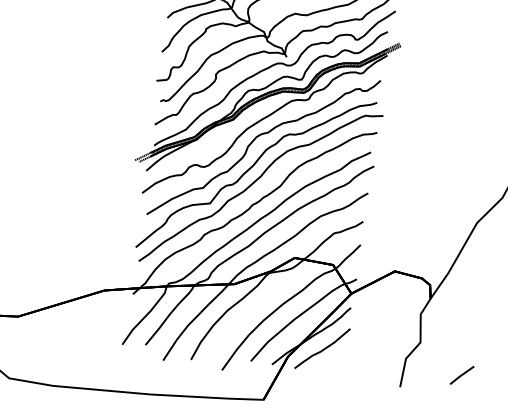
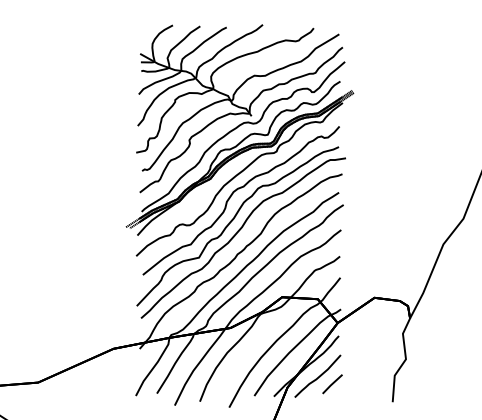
line: (462, 375) -> (332, 384), moved

